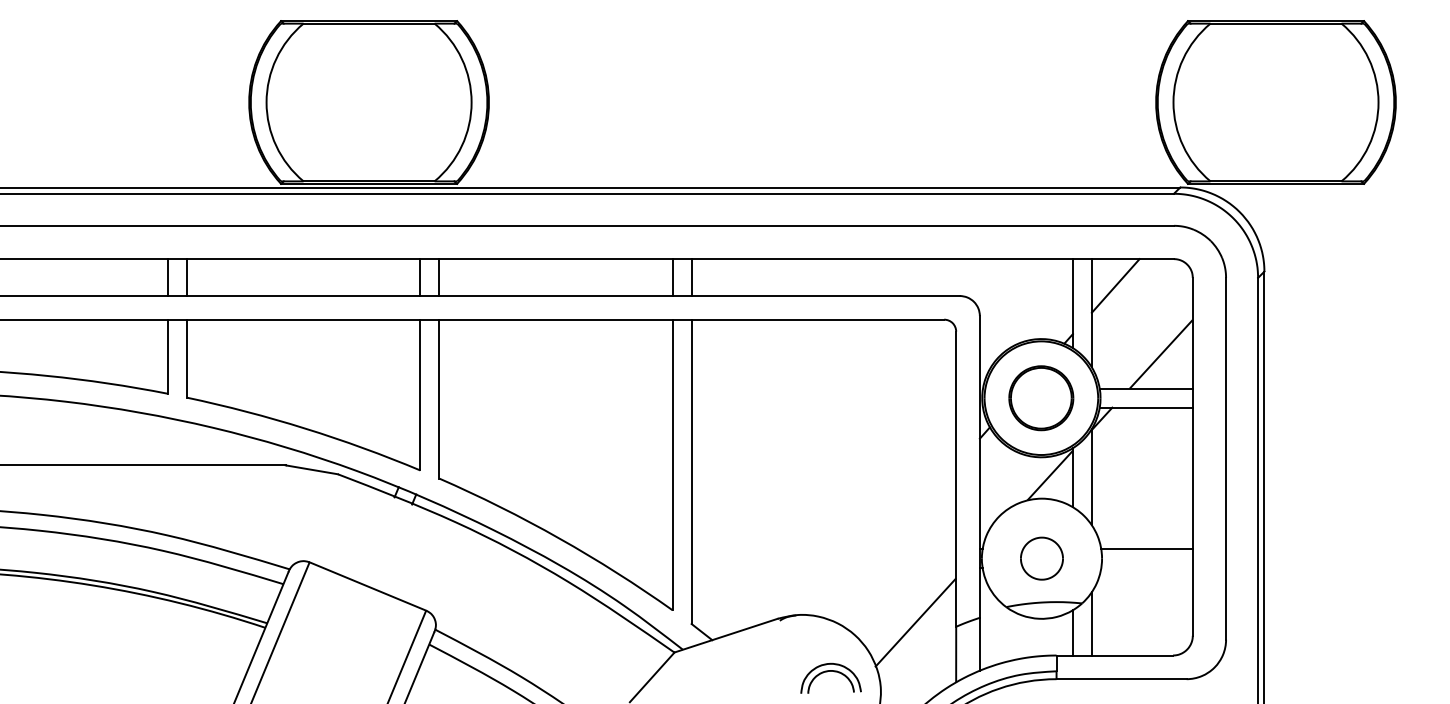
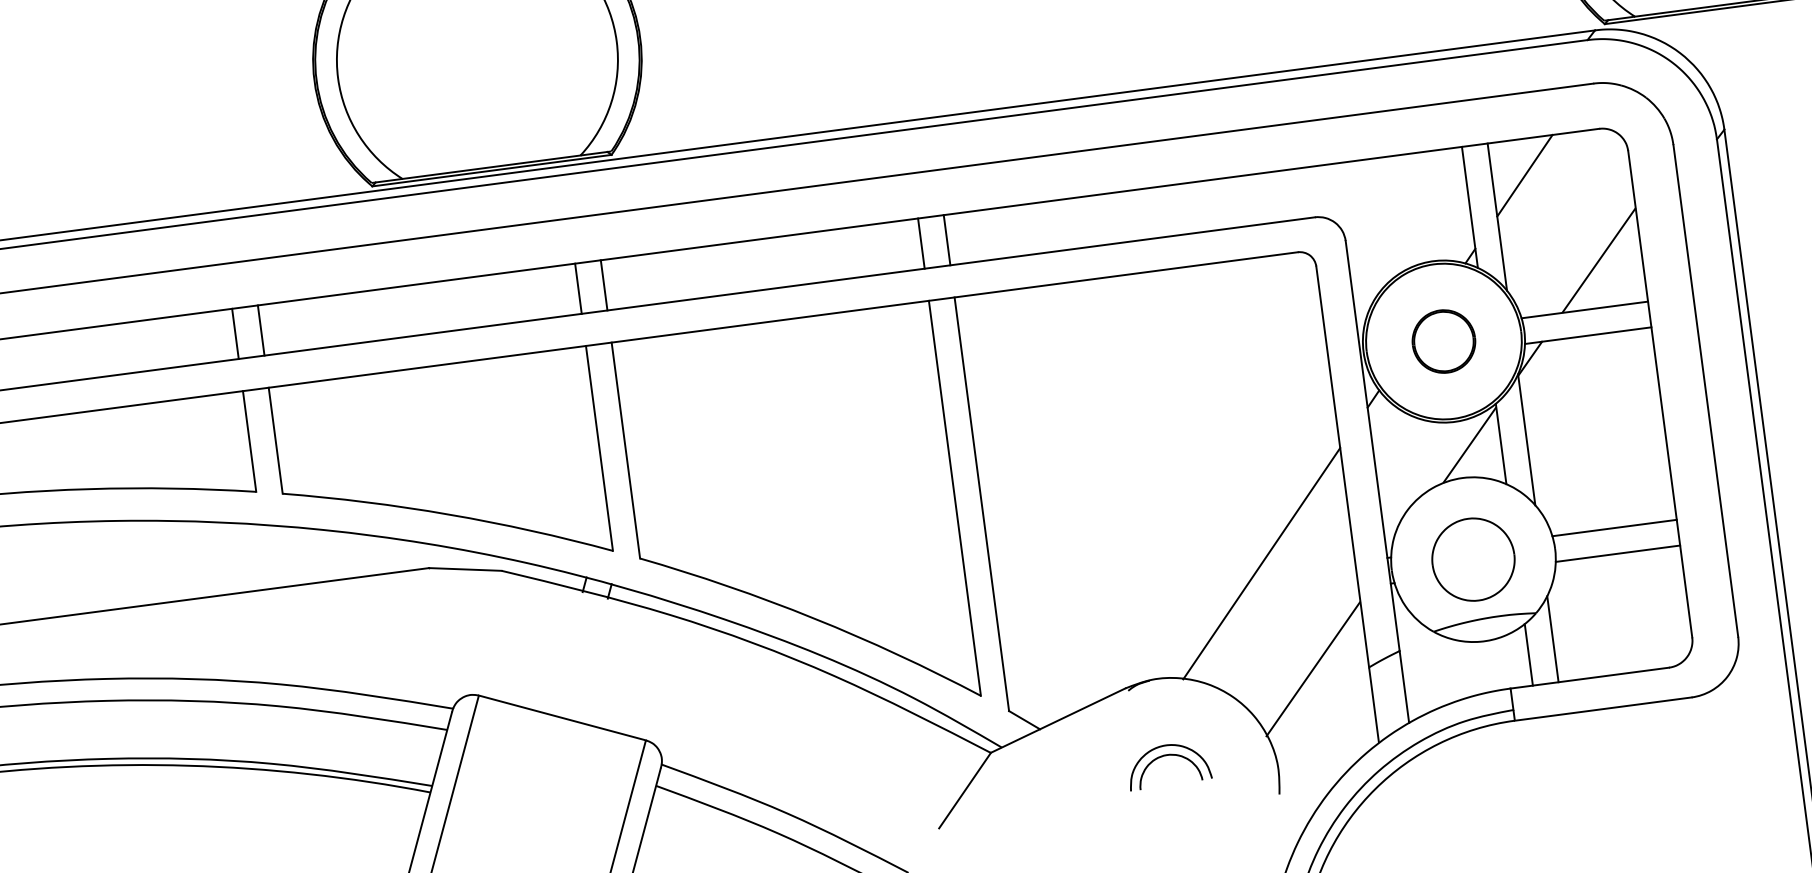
part: (1041, 397) -> (1443, 340), size x0.71
line: (888, 541) -> (1261, 563), added
part: (1041, 558) -> (1472, 559), size x1.43
line: (1146, 568) -> (1617, 554), added
part: (830, 677) -> (1167, 764), moved

